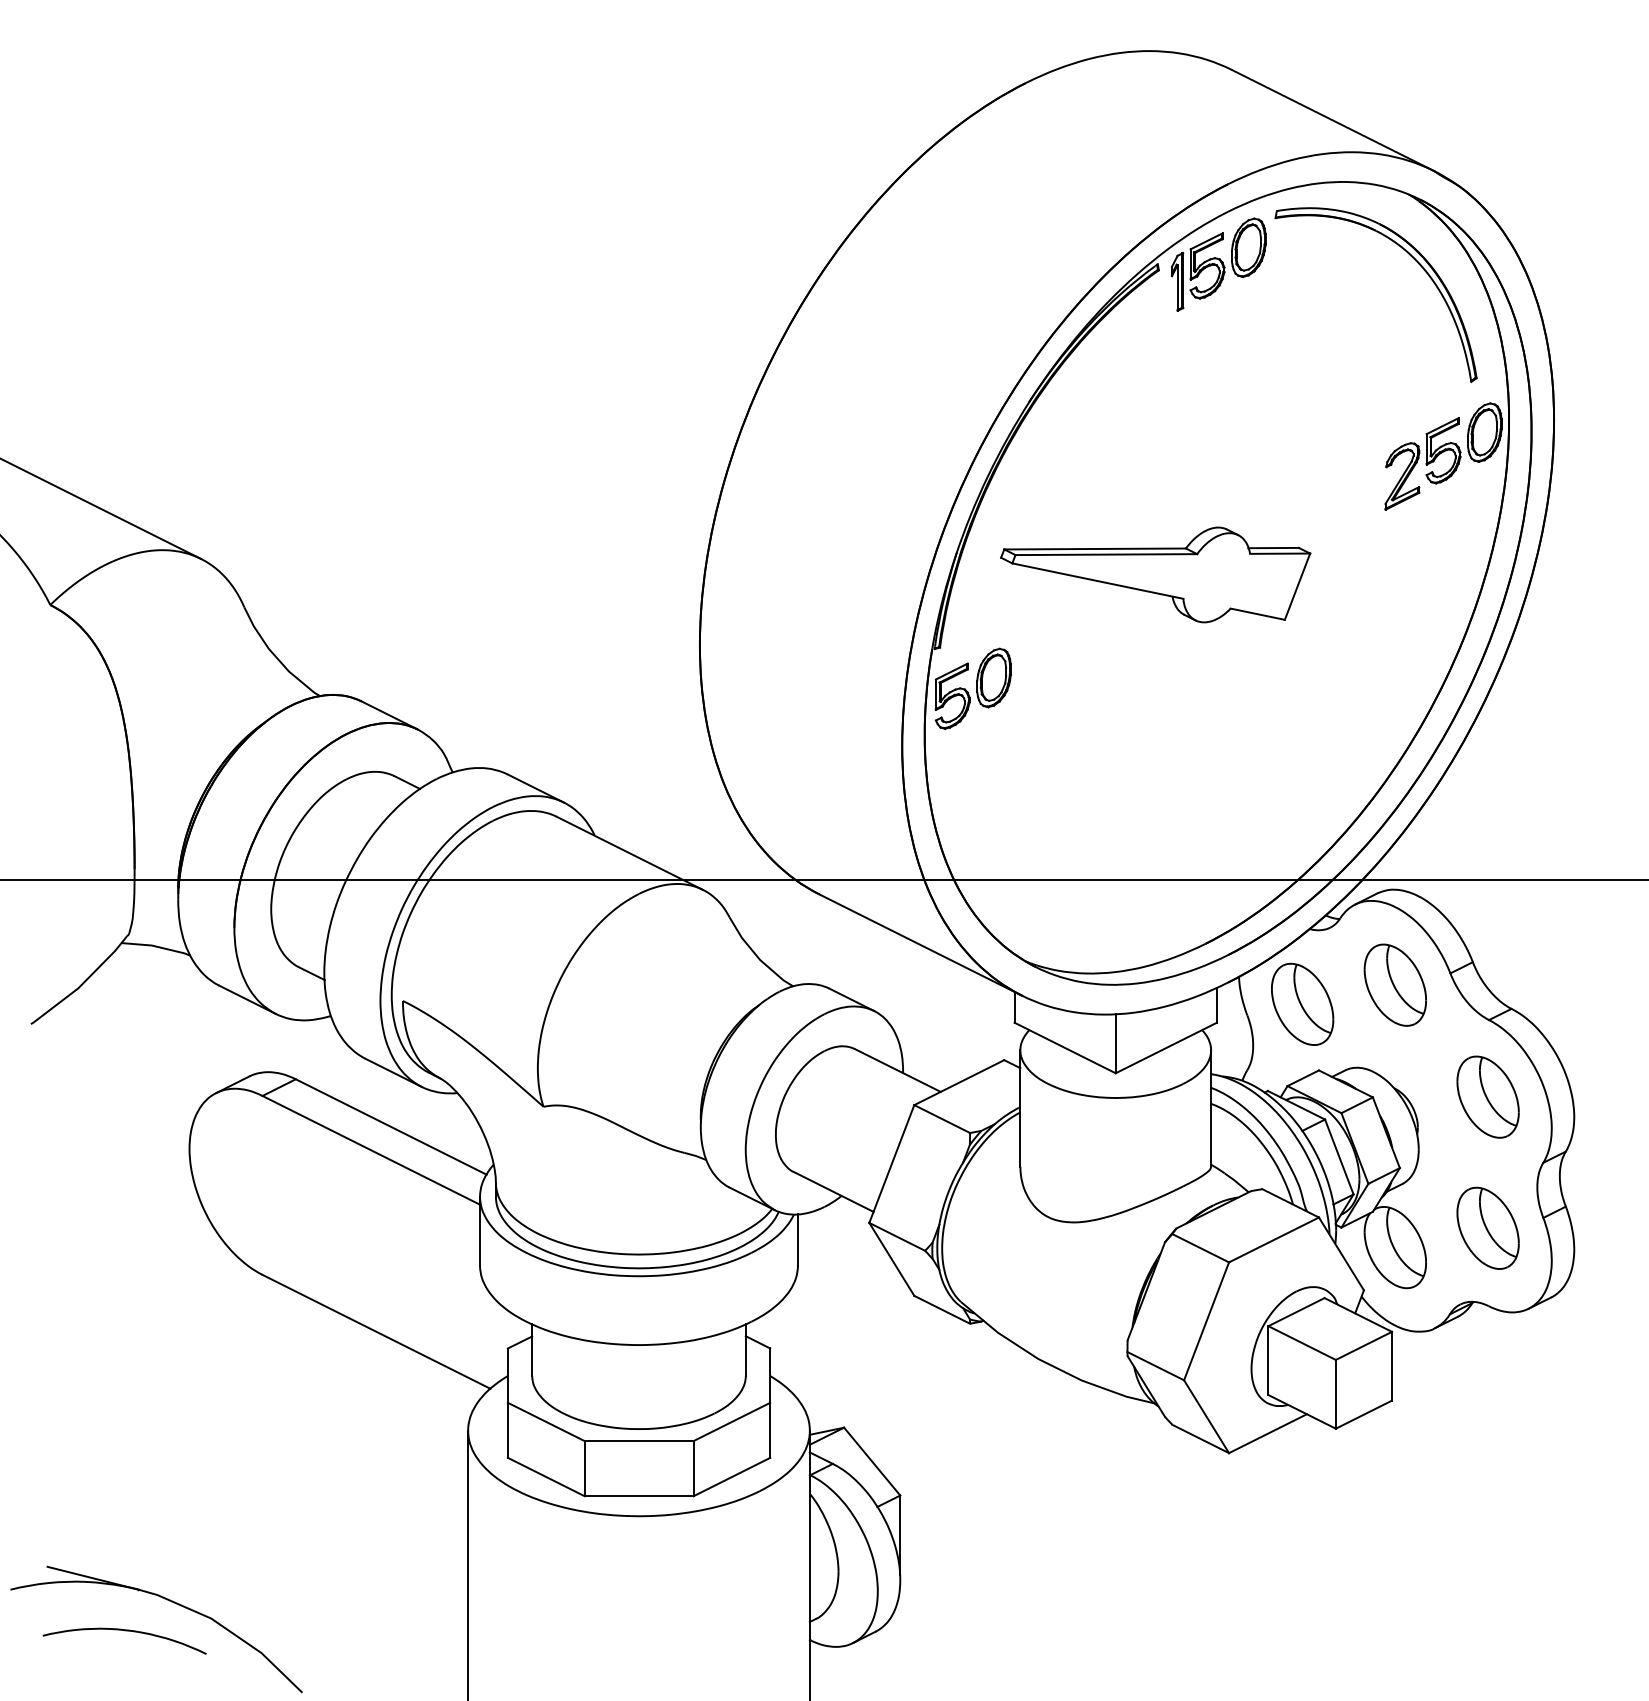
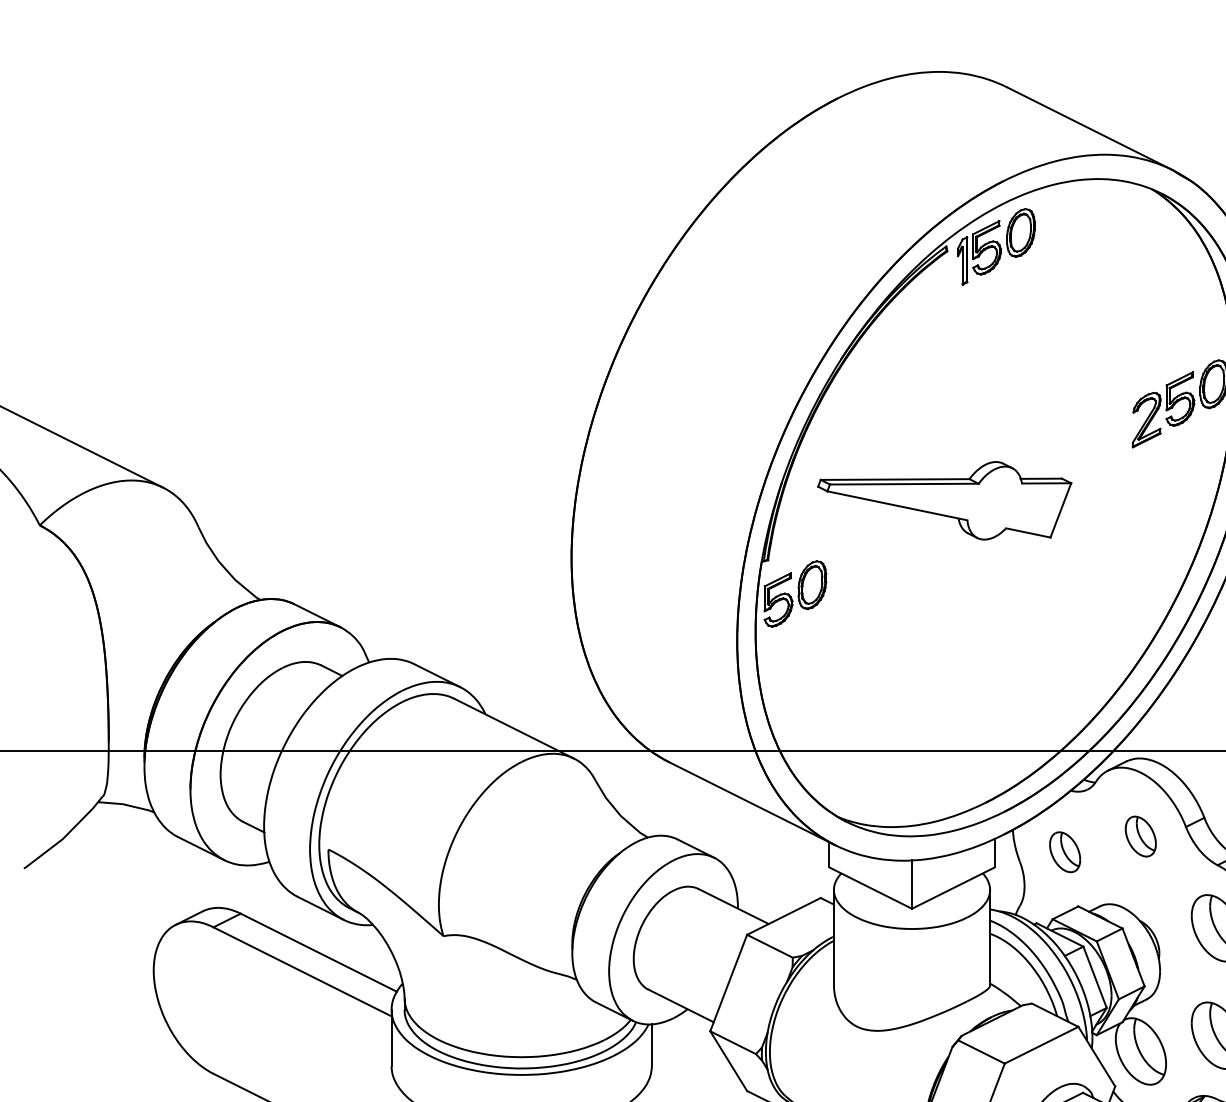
part: (1411, 257) -> (1154, 240), removed
part: (1394, 984) -> (1140, 836), size x0.6
part: (1302, 1003) -> (1064, 851), size x0.6

